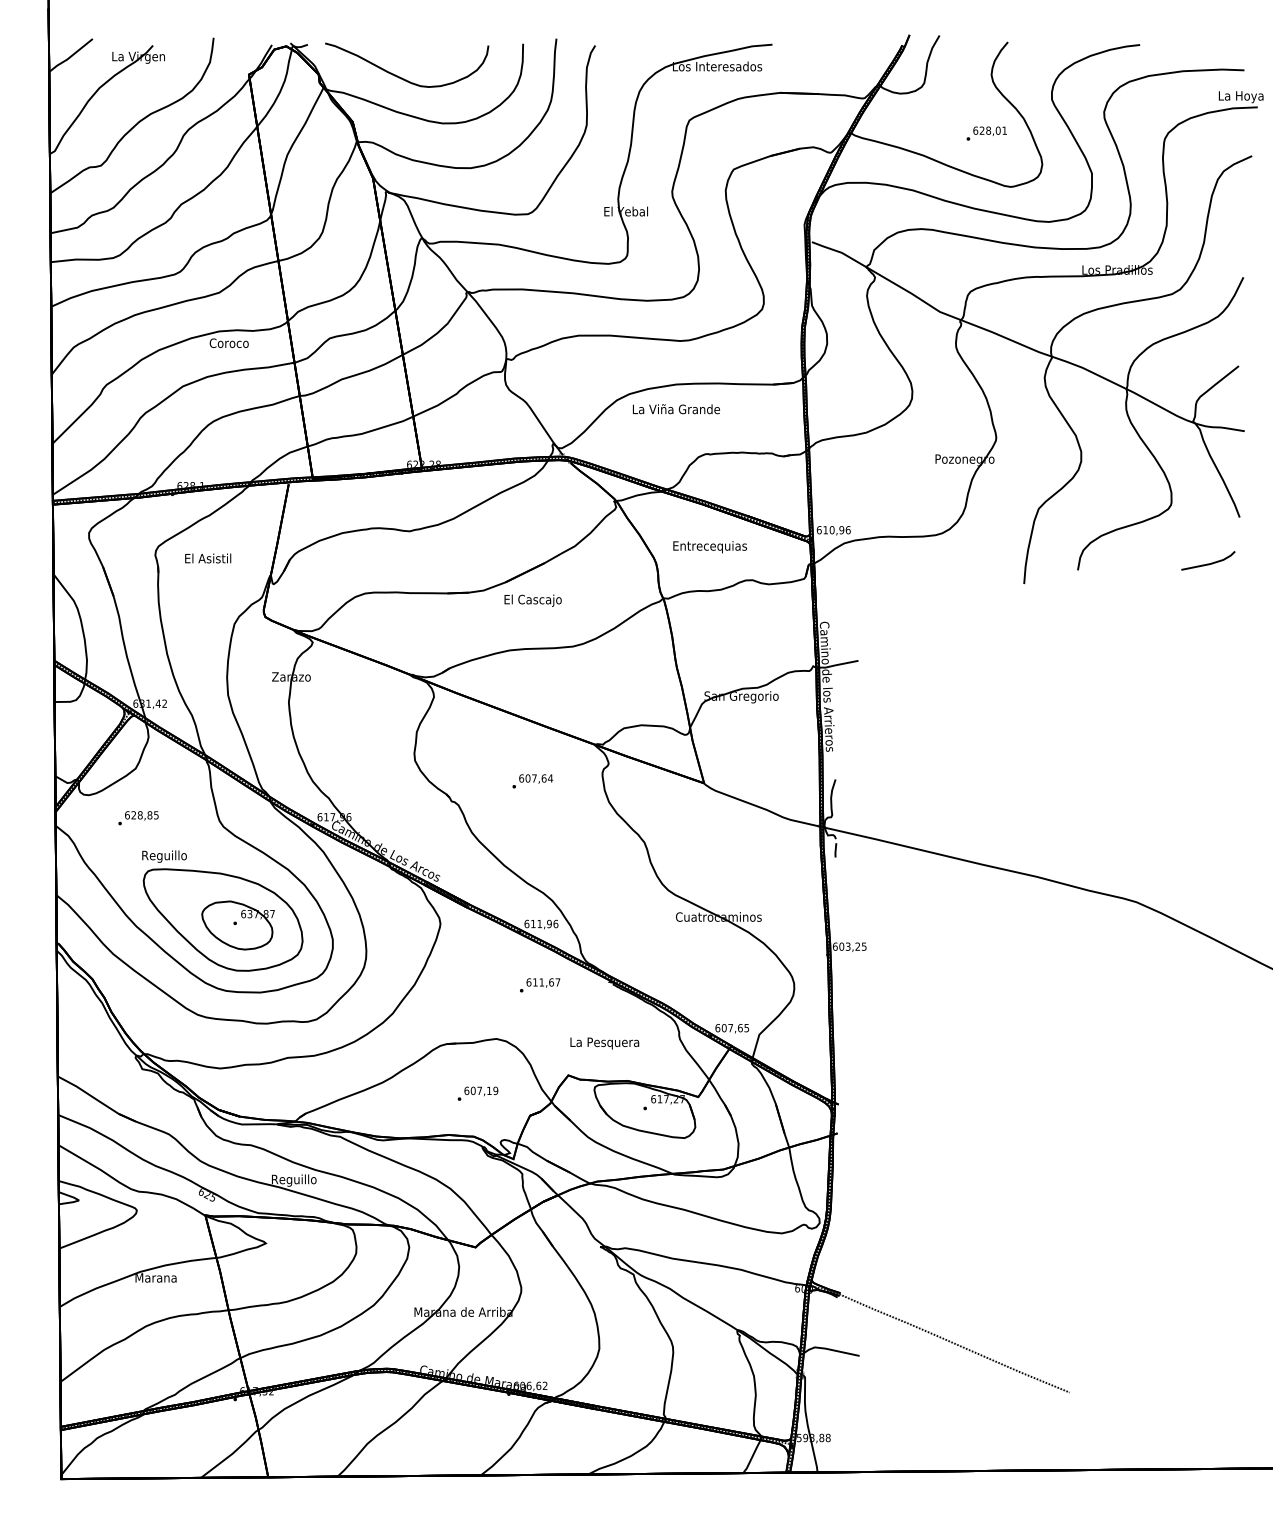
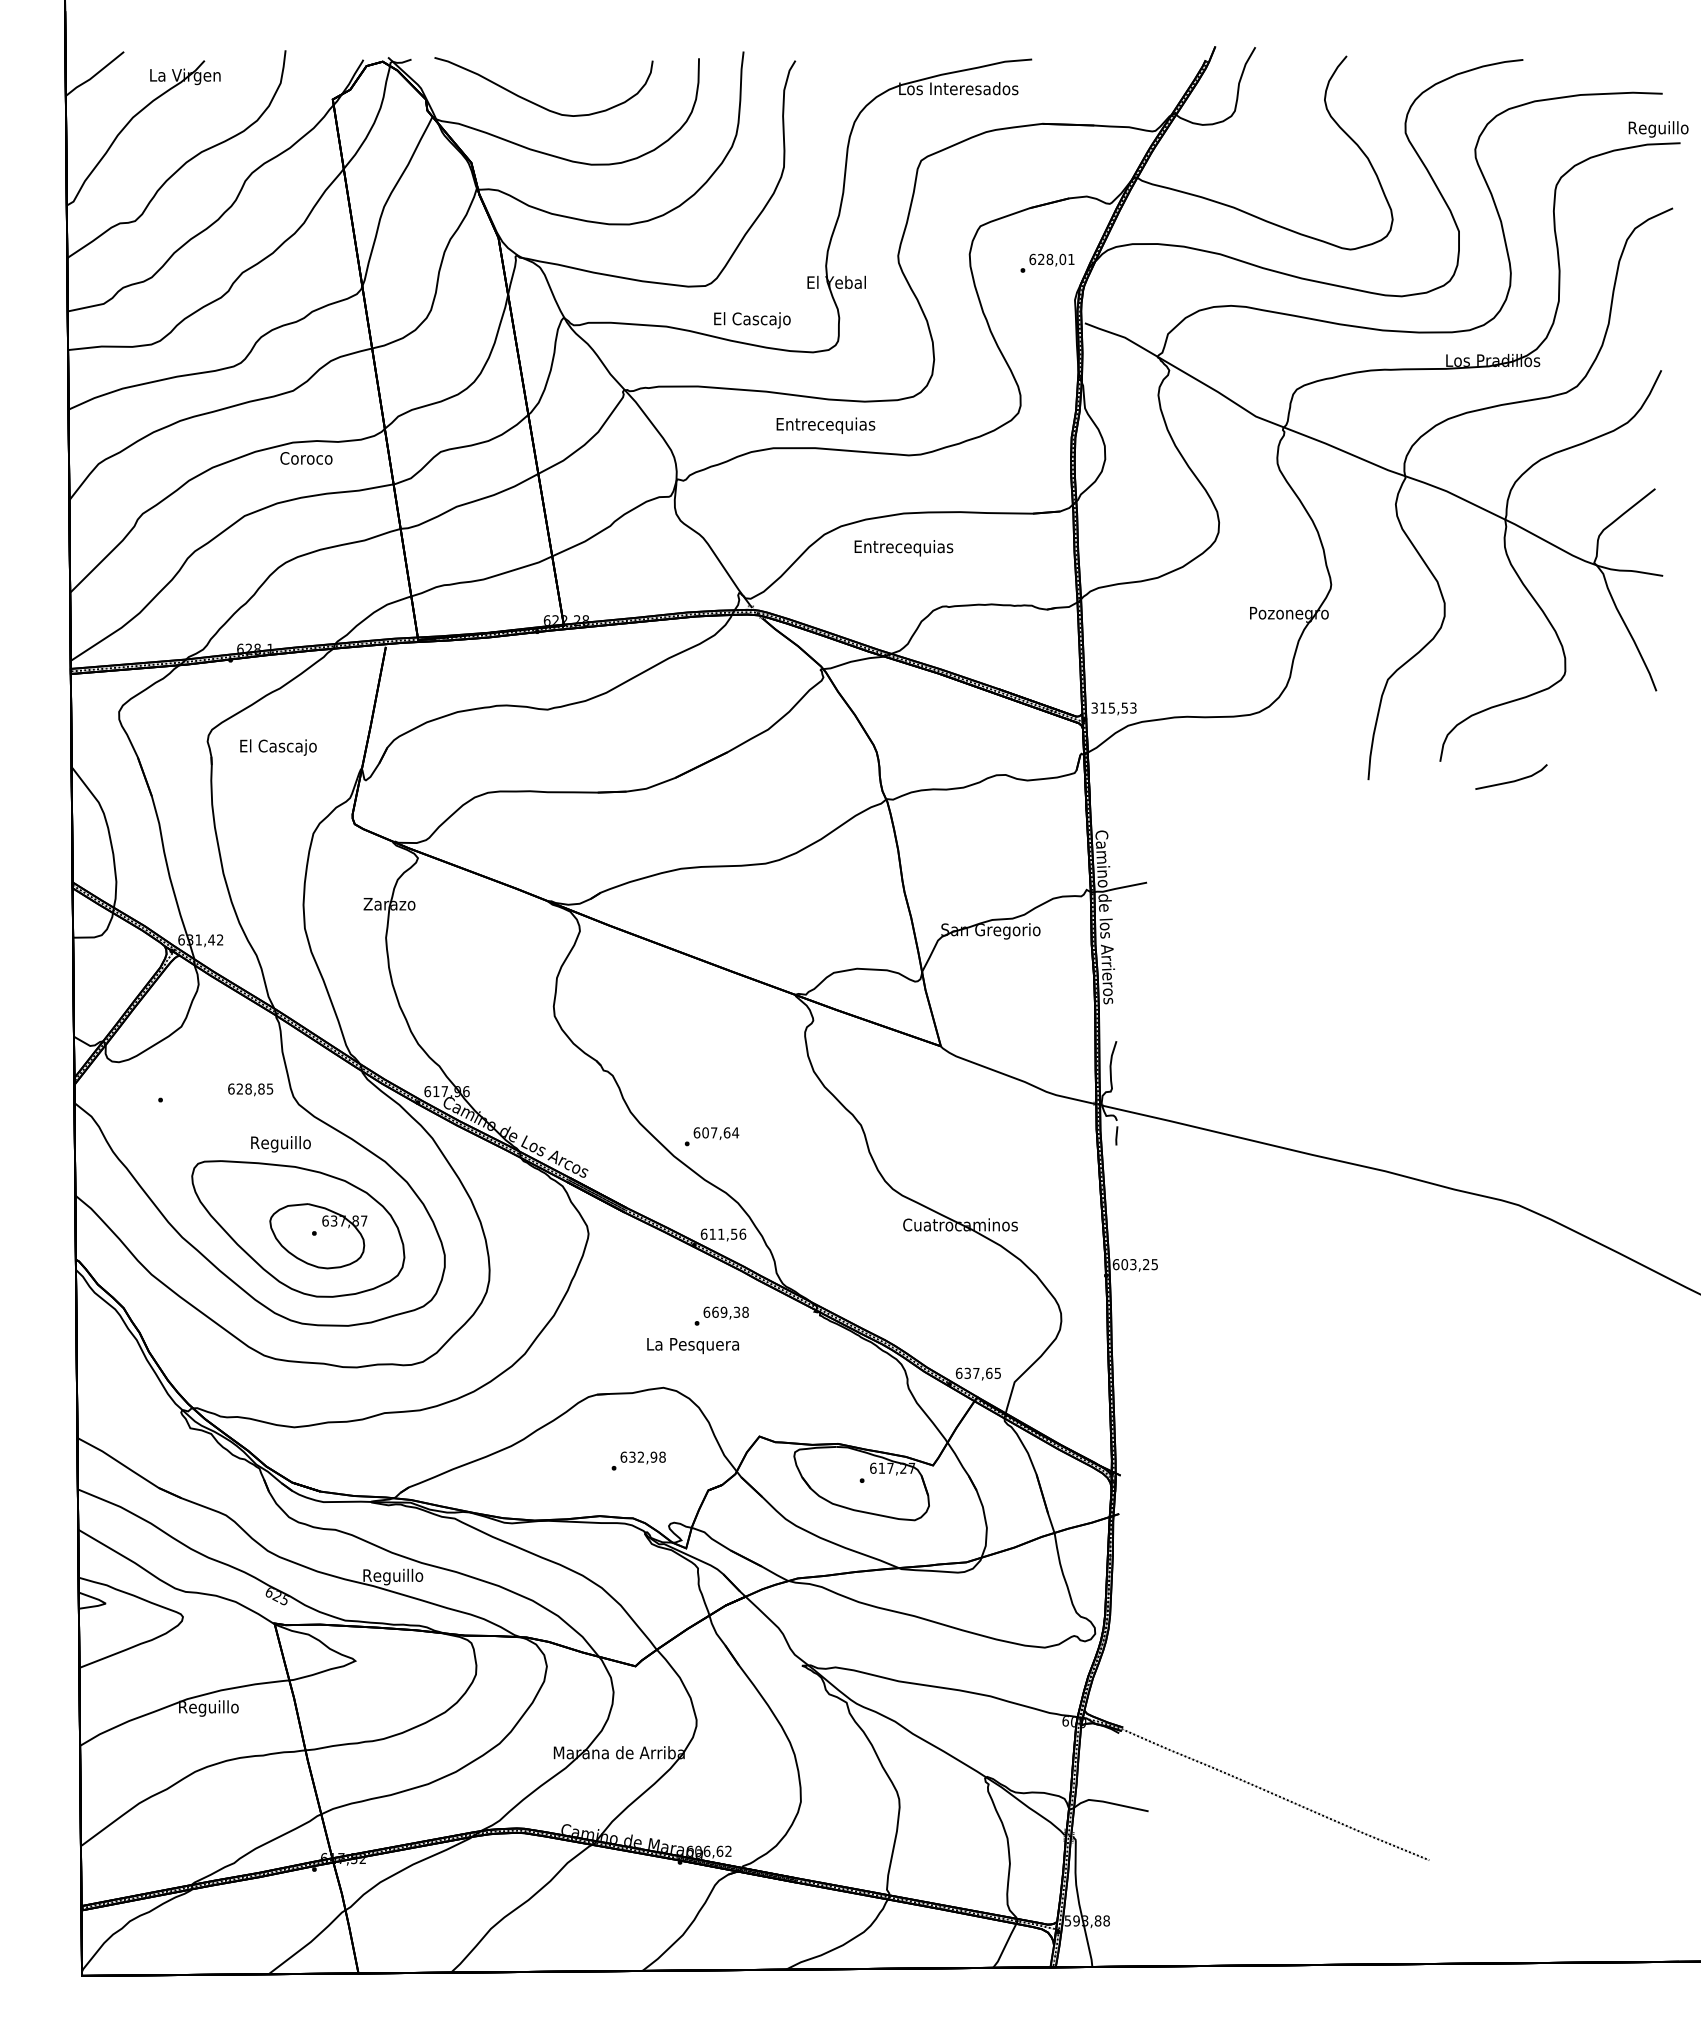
text: (1241, 97) -> (1658, 129), La Hoya -> Reguillo
text: (986, 133) -> (1047, 262), moved
text: (676, 409) -> (903, 547), La Viña Grande -> Entrecequias
text: (833, 529) -> (1113, 707), 610,96 -> 315,53
text: (709, 546) -> (825, 425), moved
text: (208, 559) -> (278, 747), El Asistil -> El Cascajo
line: (1209, 563) -> (1512, 780), moved
text: (533, 600) -> (752, 320), moved
text: (533, 781) -> (712, 1136), moved
text: (141, 815) -> (250, 1089), moved
text: (164, 856) -> (280, 1144), moved
text: (548, 923) -> (733, 1233), 611,96 -> 611,56
text: (546, 981) -> (730, 1311), 611,67 -> 669,38
text: (724, 1027) -> (967, 1372), 607,65 -> 637,65
text: (604, 1043) -> (692, 1346), moved
text: (484, 1090) -> (647, 1456), 607,19 -> 632,98
text: (155, 1278) -> (208, 1708), Marana -> Reguillo

